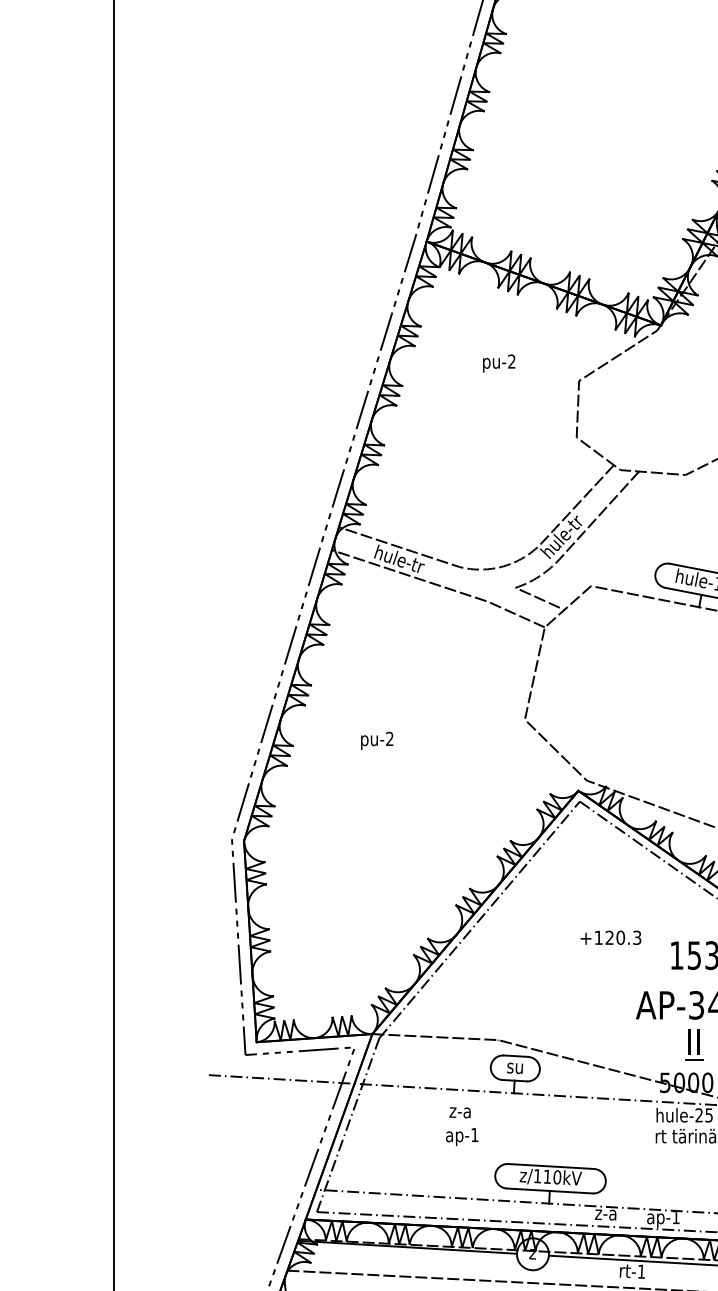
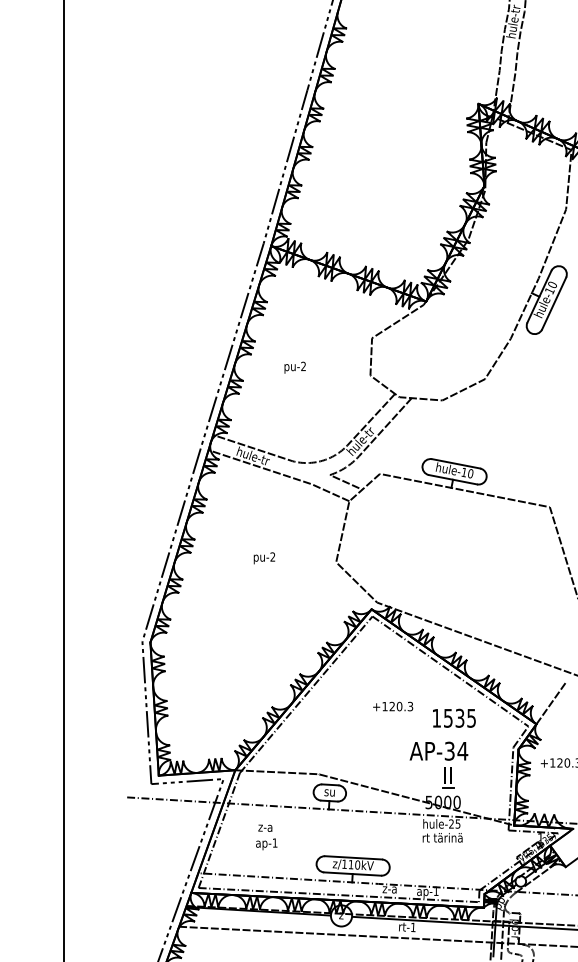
text: (498, 363) -> (294, 367), moved
text: (377, 741) -> (264, 558), moved
text: (461, 1126) -> (266, 837), moved

